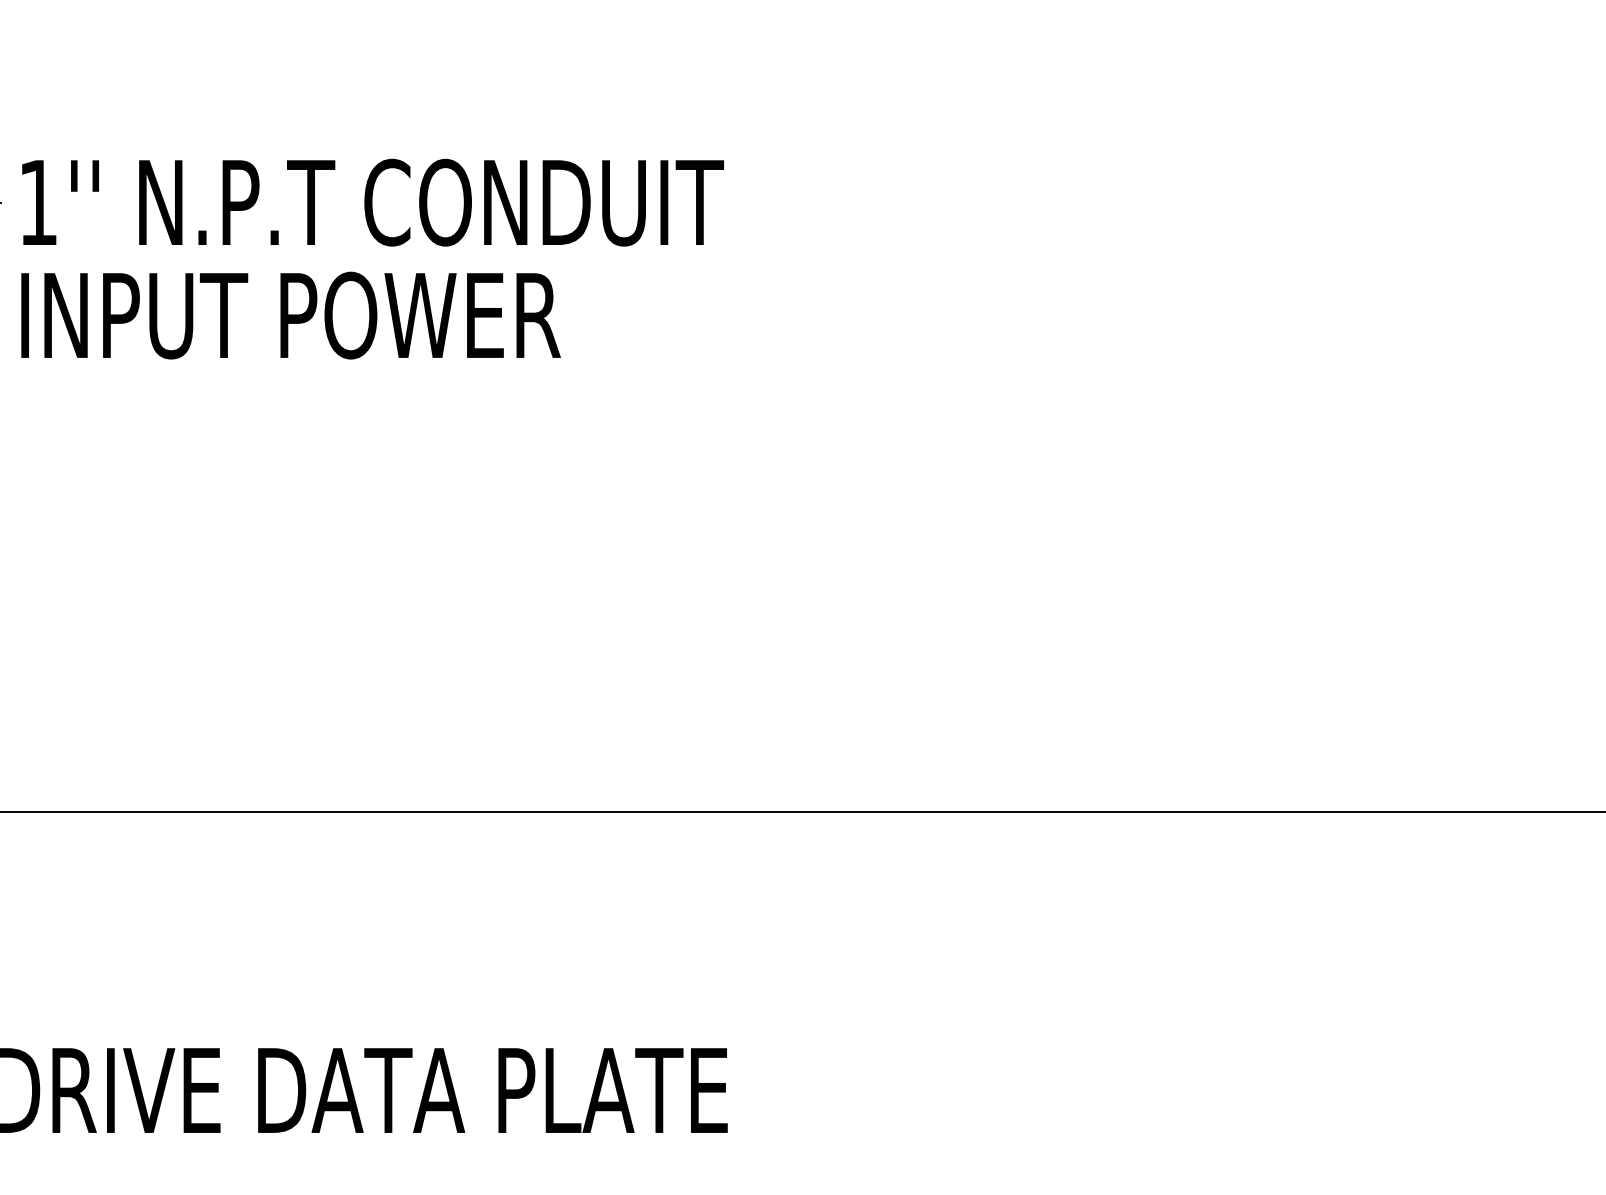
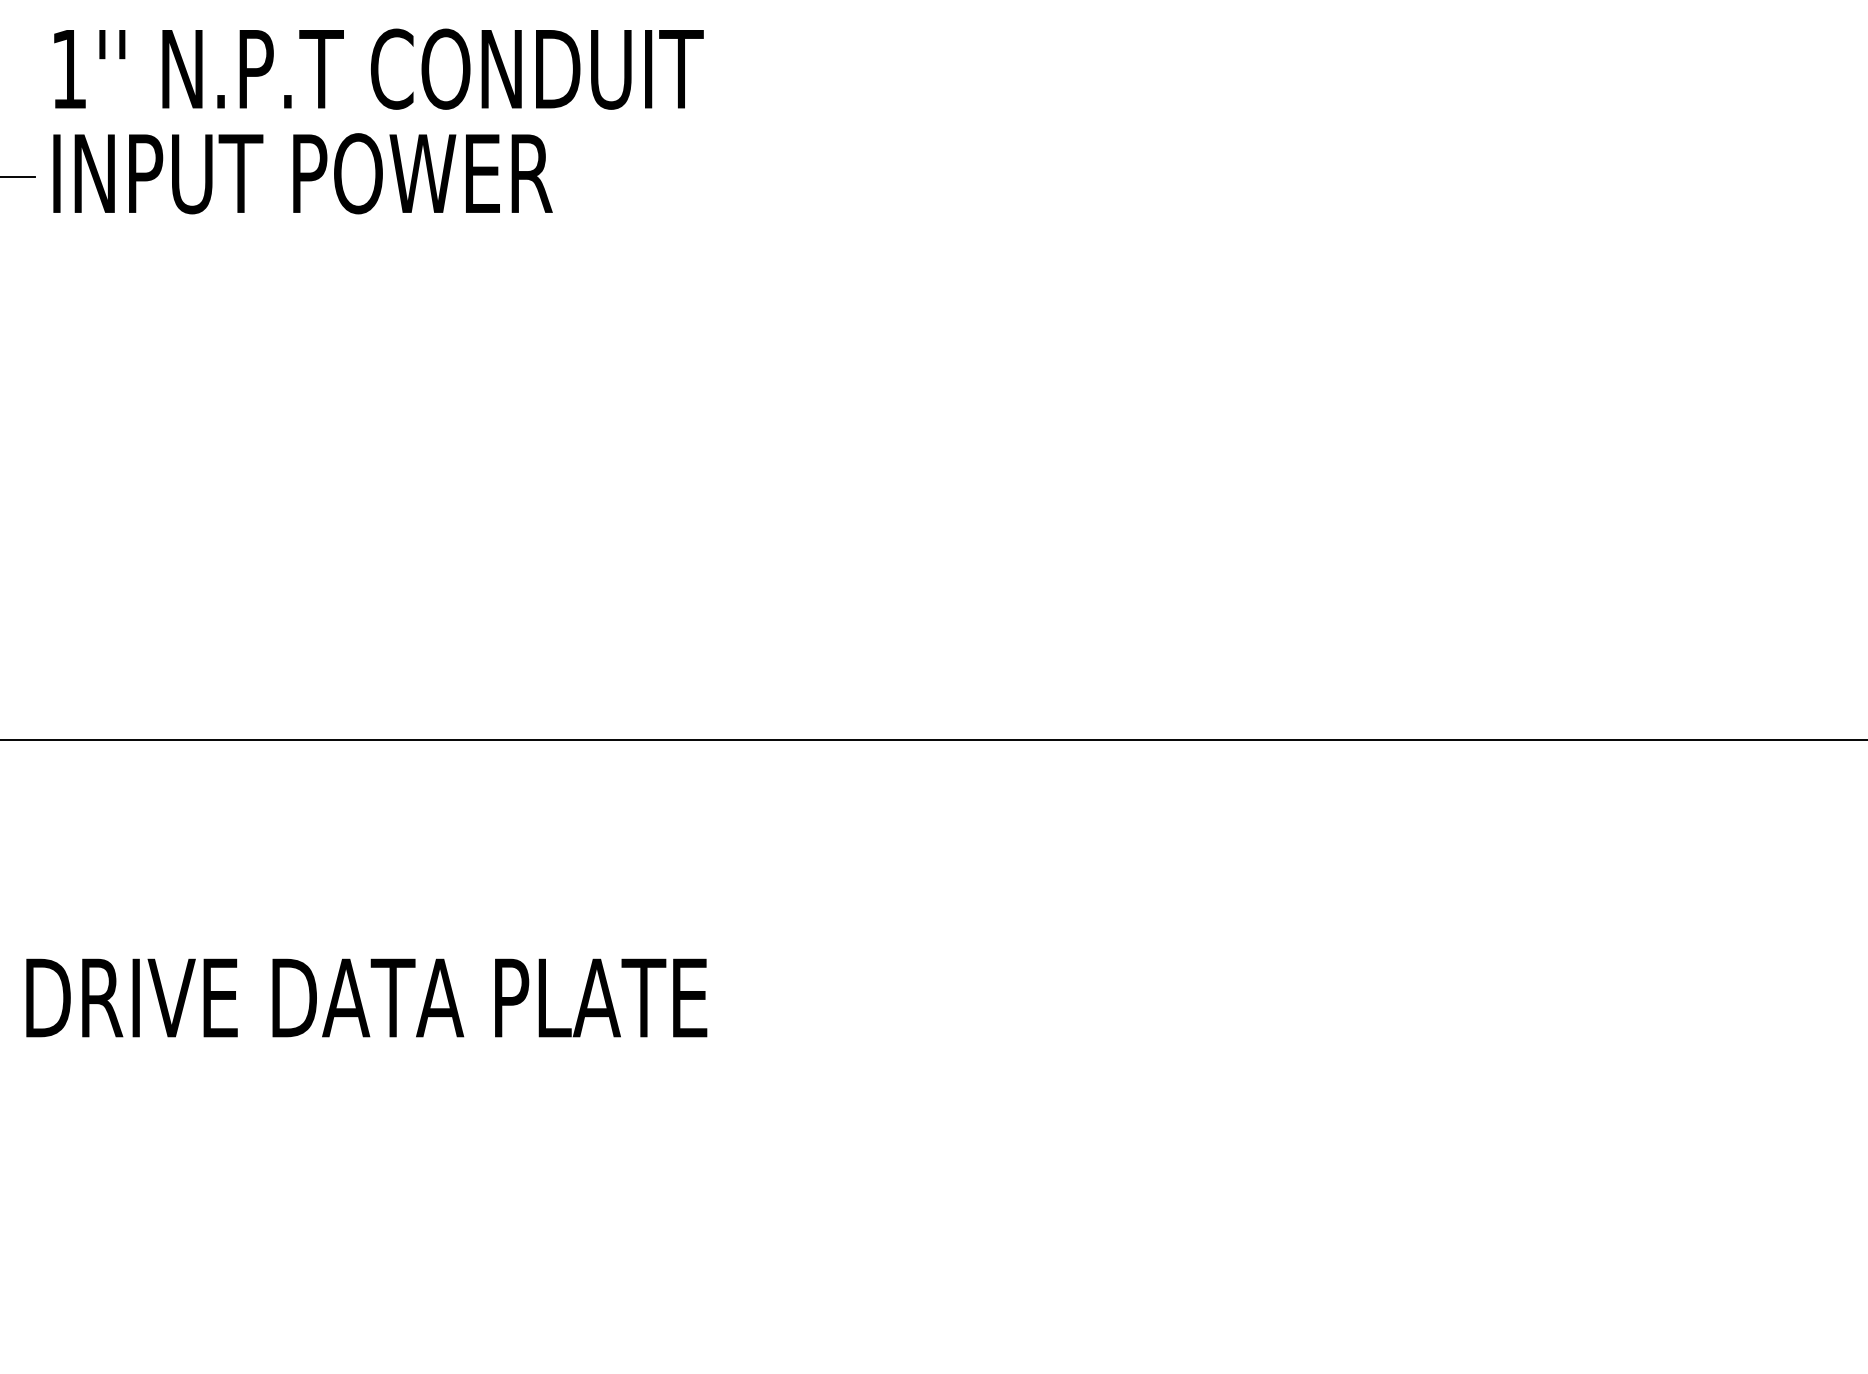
text: (372, 259) -> (378, 121), moved

